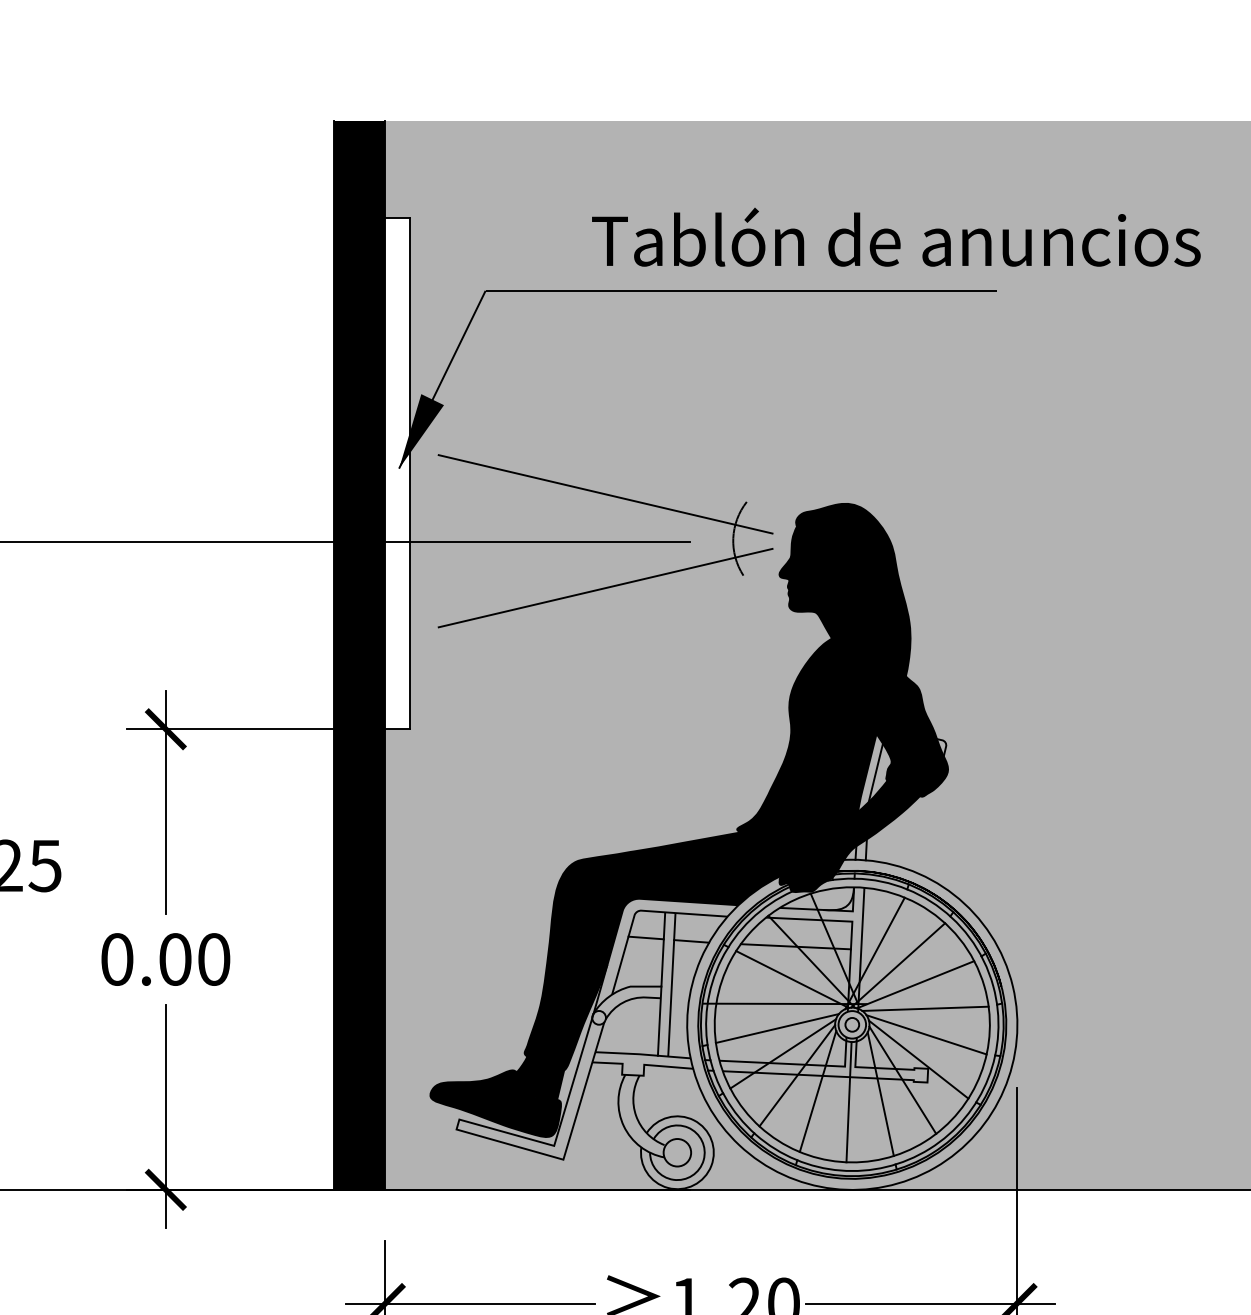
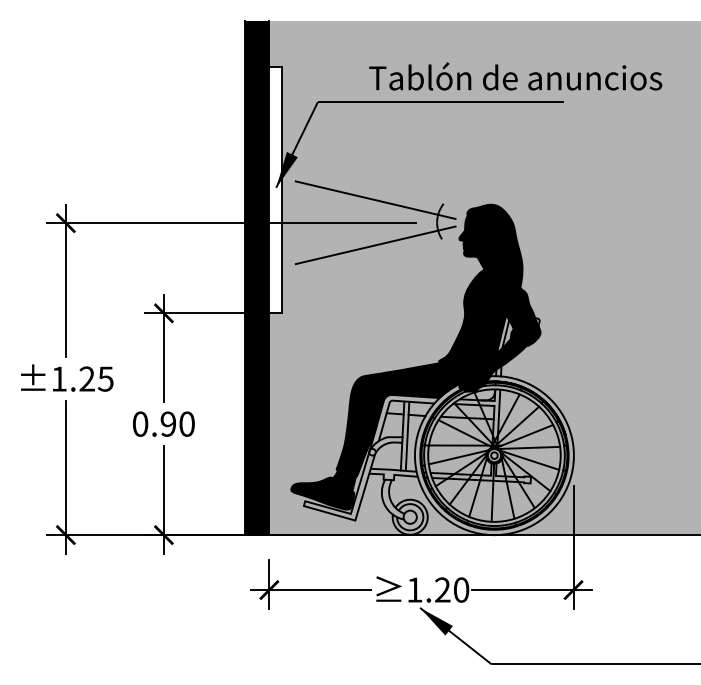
text: (175, 958) -> (168, 423), 0.00 -> 0.90

